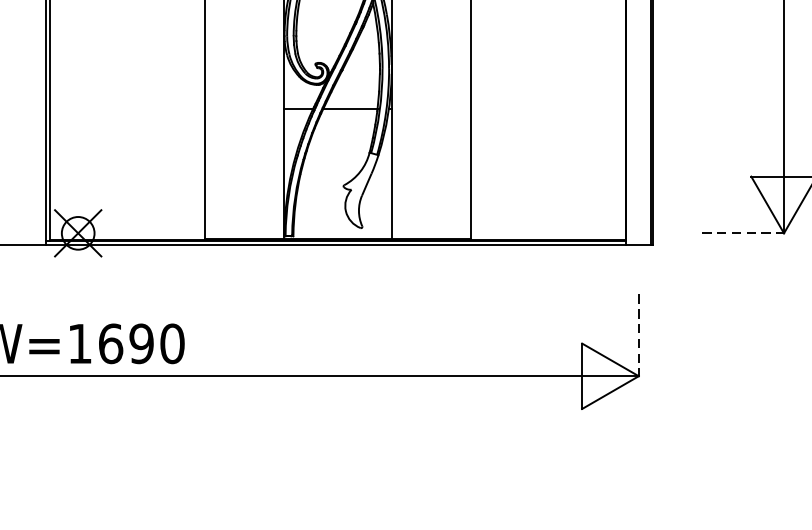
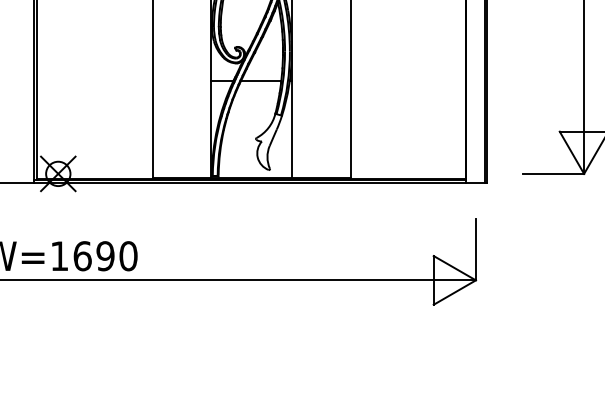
line: (744, 232) -> (554, 173), dashed -> solid
line: (638, 336) -> (475, 250), dashed -> solid

